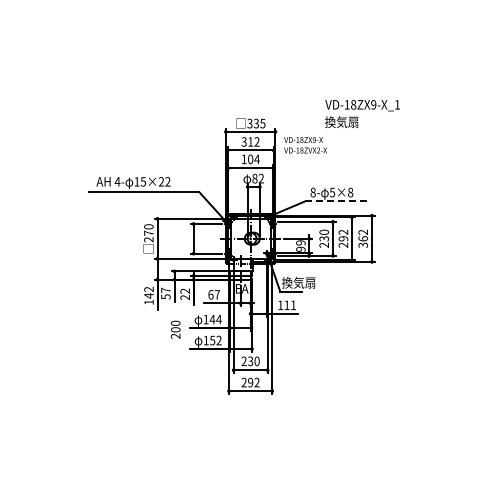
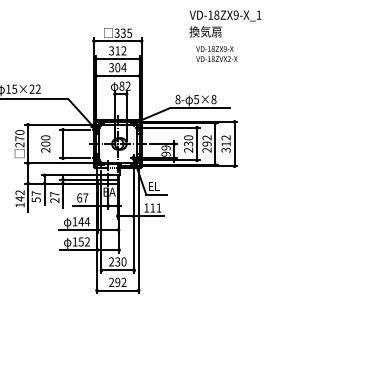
text: (305, 145) -> (216, 54), moved
text: (243, 159) -> (110, 67), 104 -> 304
line: (336, 201) -> (200, 108), dashed -> solid
text: (363, 238) -> (226, 143), 362 -> 312
text: (298, 282) -> (163, 186), 換気扇 -> EL
text: (184, 290) -> (54, 193), 22 -> 27
text: (175, 329) -> (45, 143), moved

